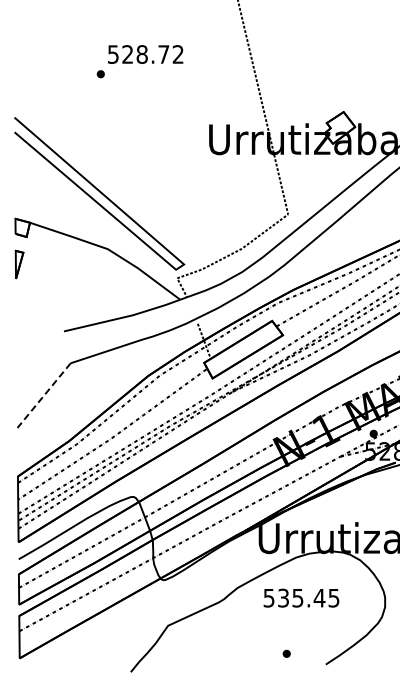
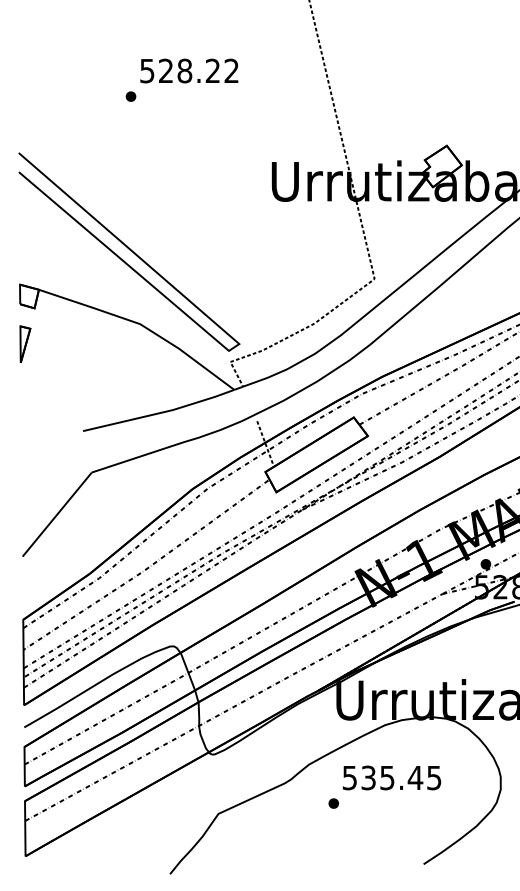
text: (163, 54) -> (212, 70), 528.72 -> 528.22
line: (44, 395) -> (57, 514), dashed -> solid
part: (286, 653) -> (333, 803), moved

